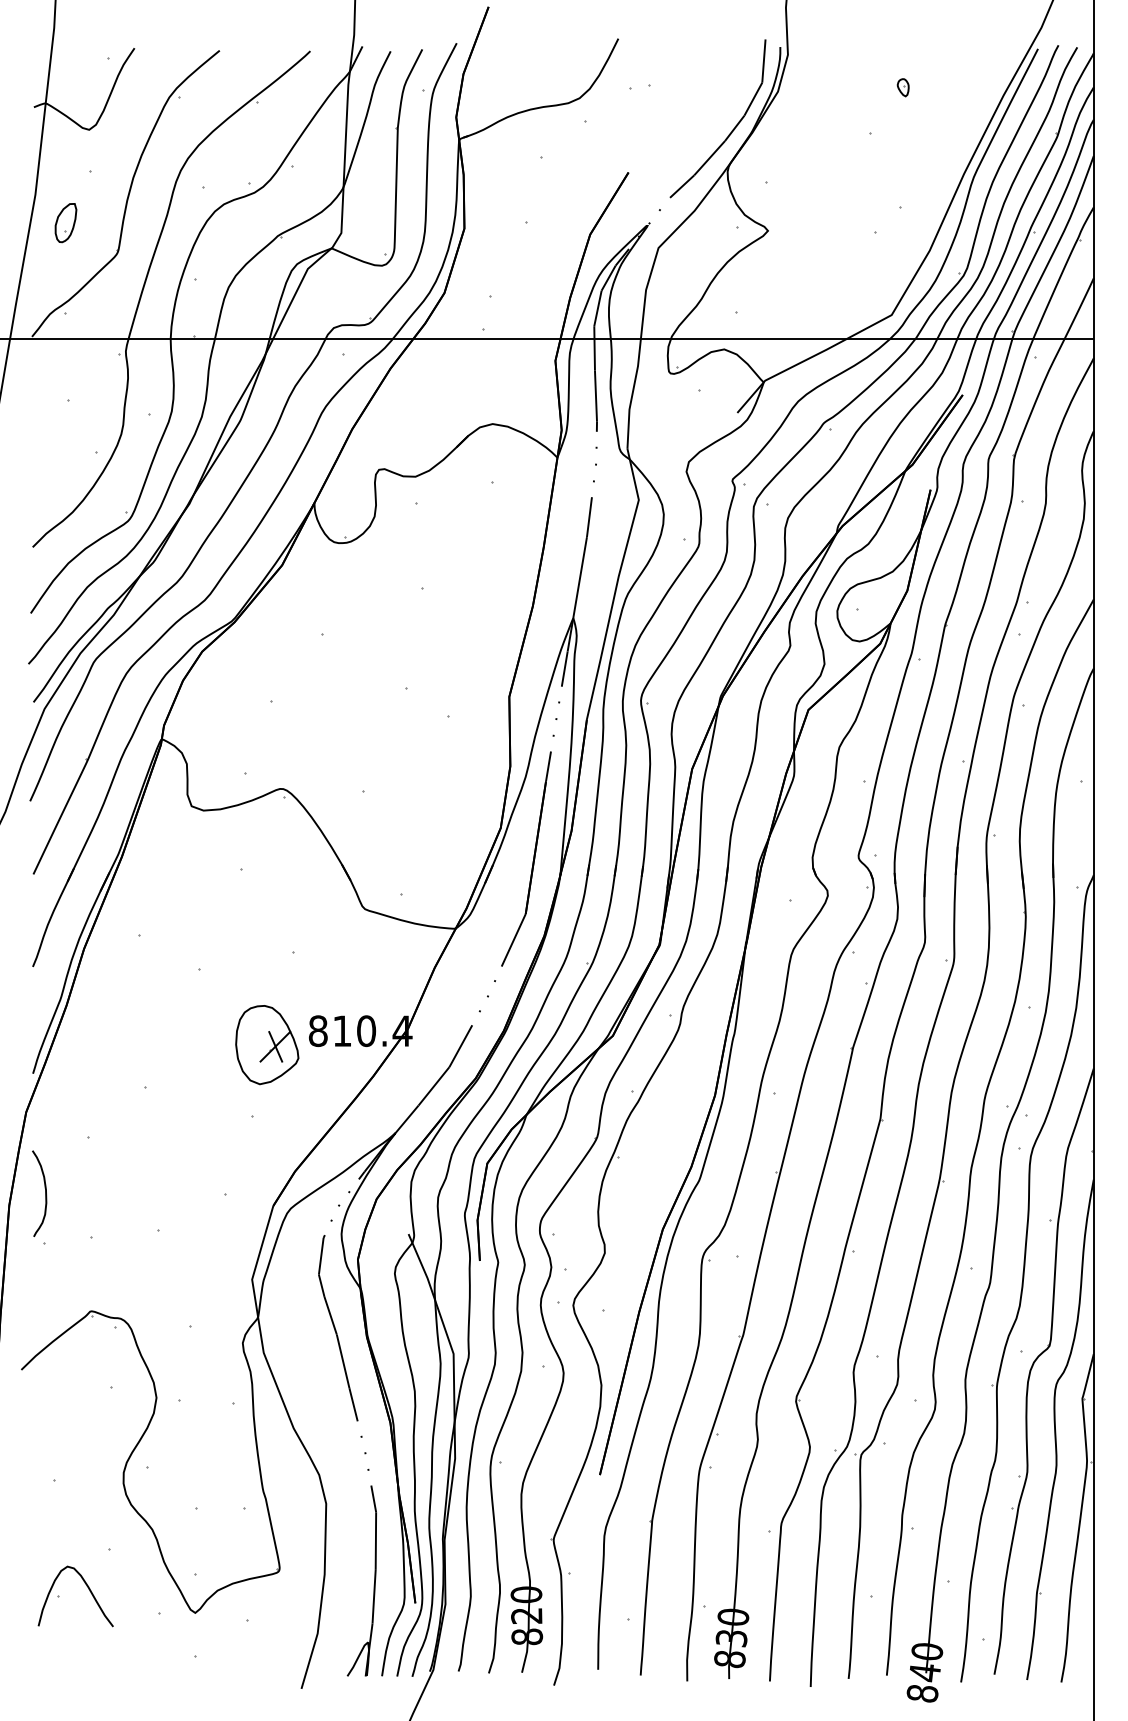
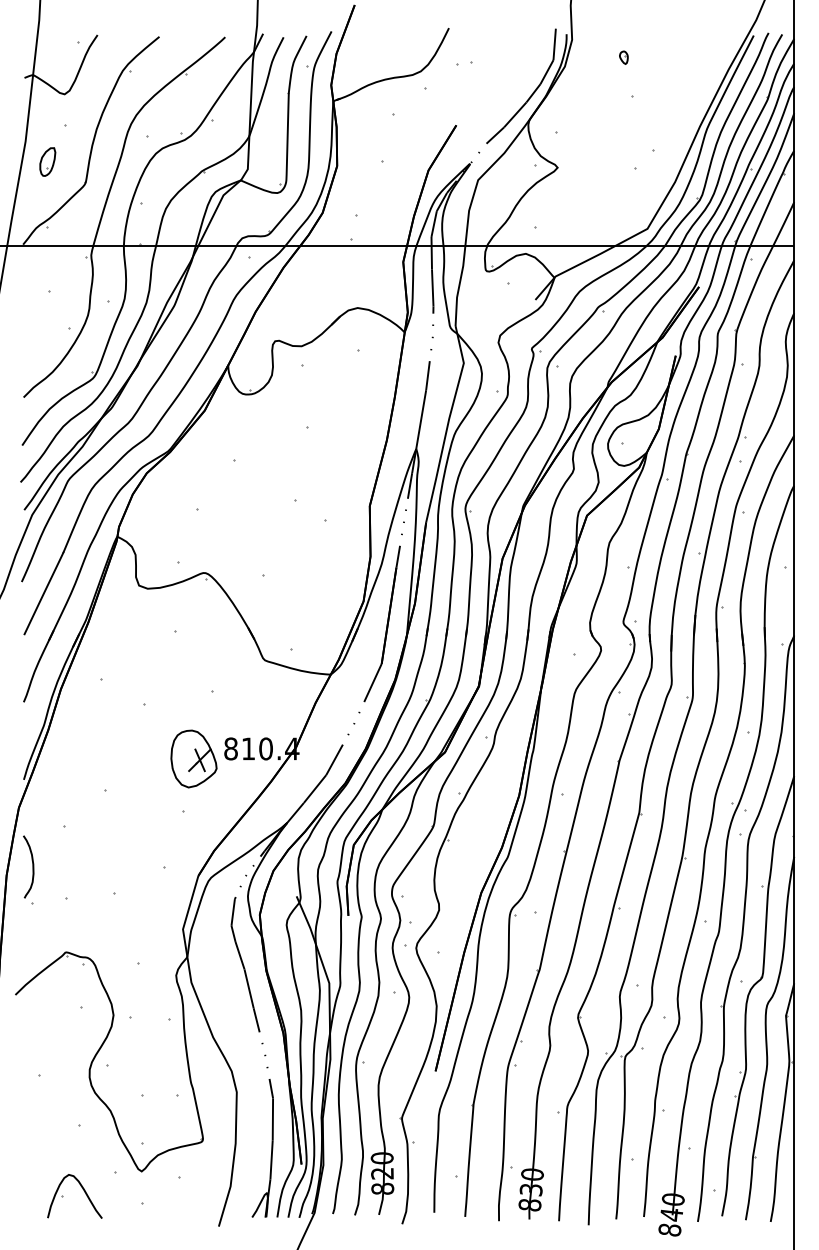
part: (902, 87) -> (623, 57), moved
part: (86, 1586) -> (82, 1189), moved

